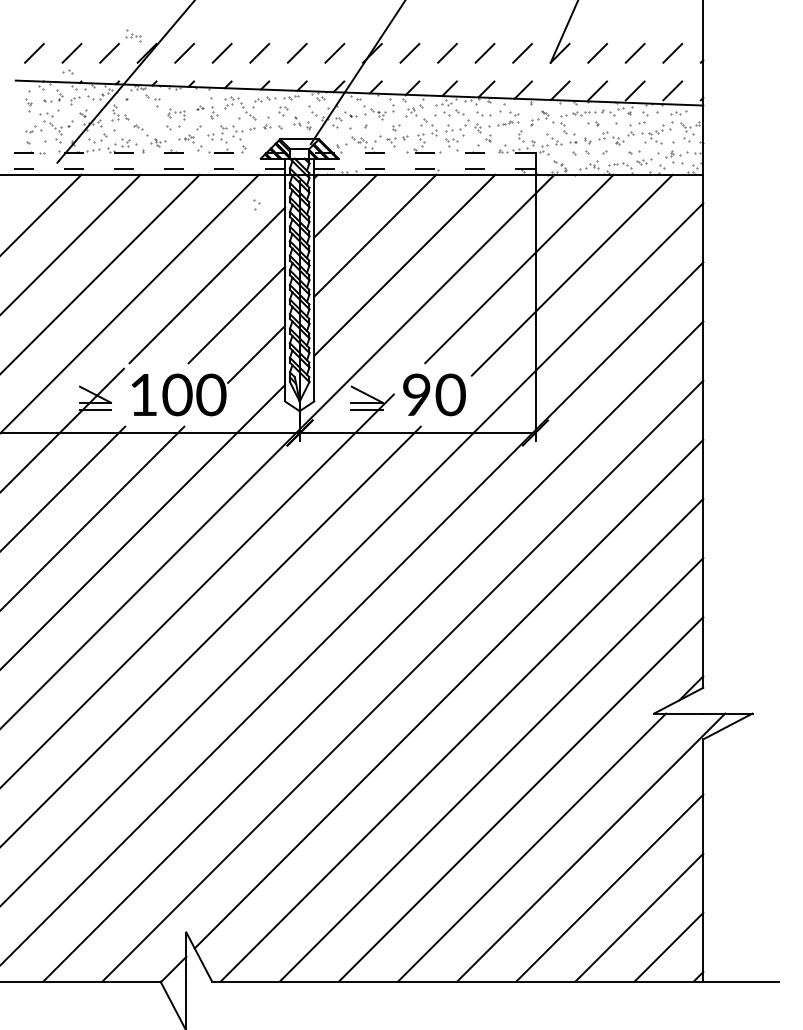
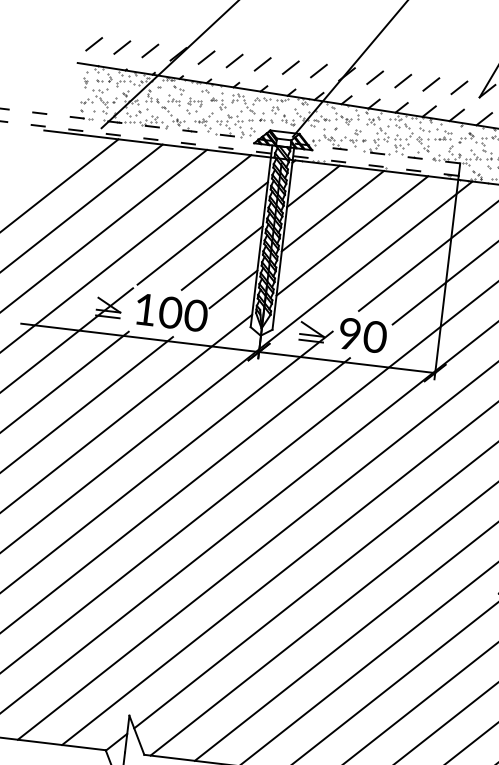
part: (133, 35) -> (174, 100), moved
part: (67, 71) -> (204, 90), moved
part: (256, 204) -> (252, 131), moved

